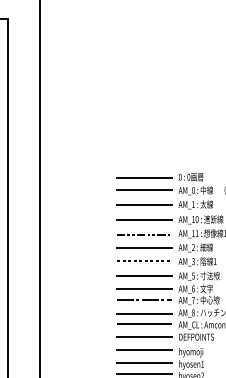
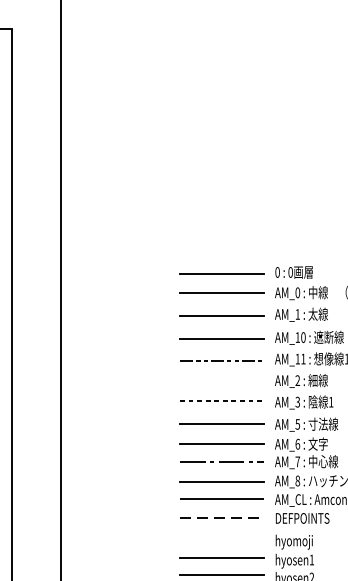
line: (144, 248) -> (222, 382), removed
line: (144, 336) -> (222, 517), solid -> dashed
line: (144, 350) -> (222, 538), removed

